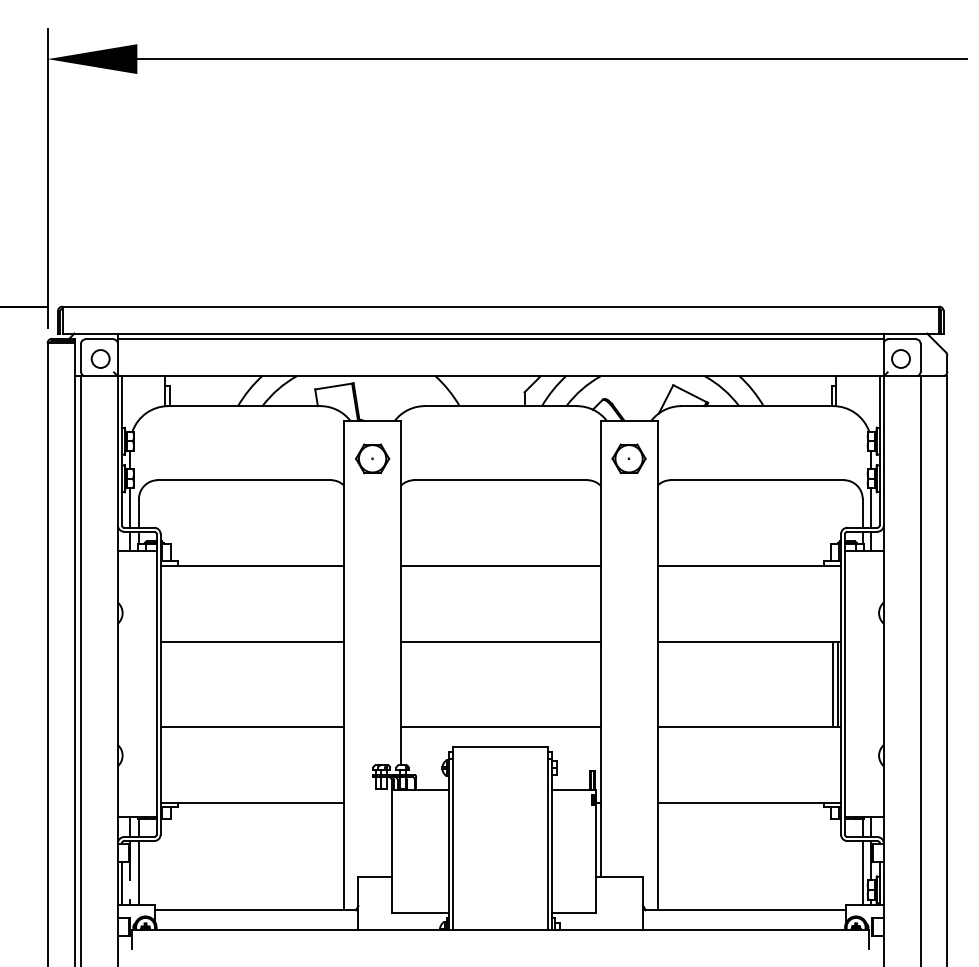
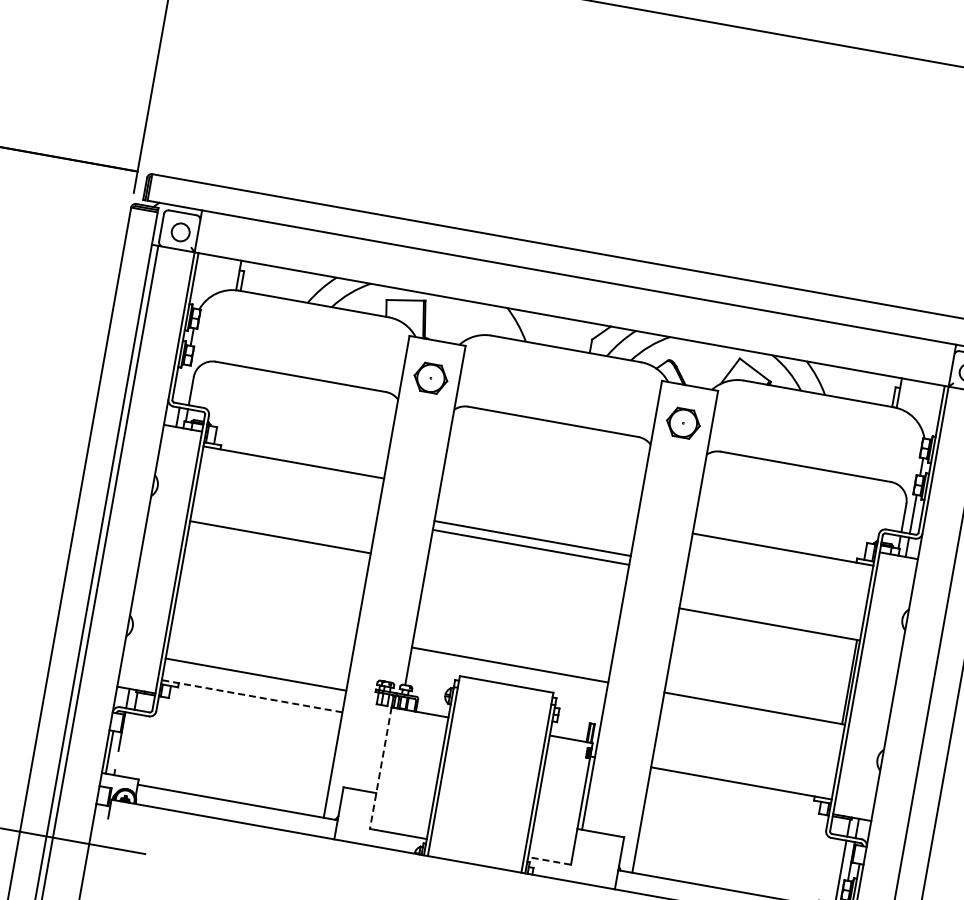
line: (500, 339) -> (577, 283), removed
line: (130, 507) -> (184, 383), removed
line: (500, 565) -> (532, 538), moved
line: (500, 641) -> (530, 547), moved
line: (833, 684) -> (845, 681), removed
line: (252, 727) -> (256, 674), moved
line: (252, 803) -> (252, 696), solid -> dashed
line: (391, 851) -> (380, 768), solid -> dashed
line: (138, 873) -> (127, 745), removed
line: (574, 913) -> (549, 861), solid -> dashed

